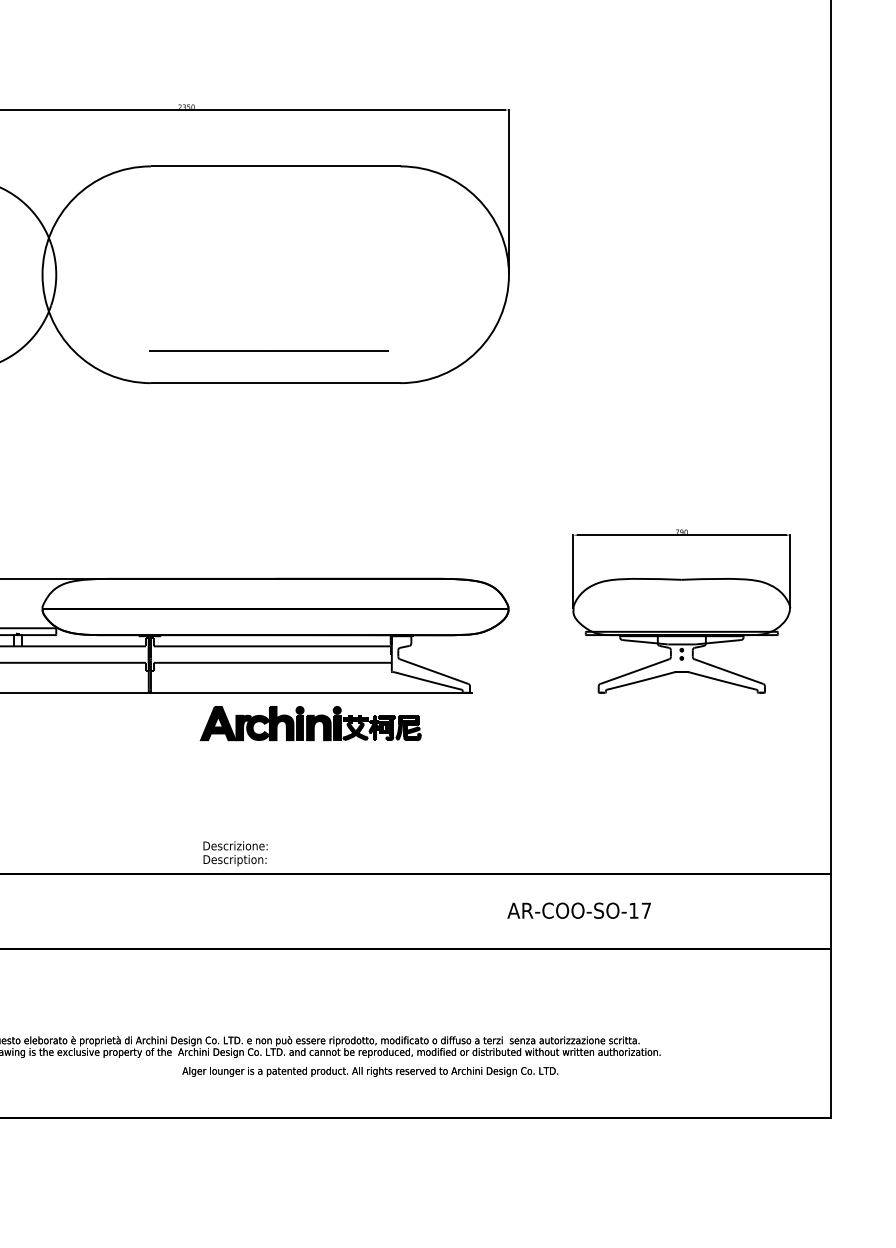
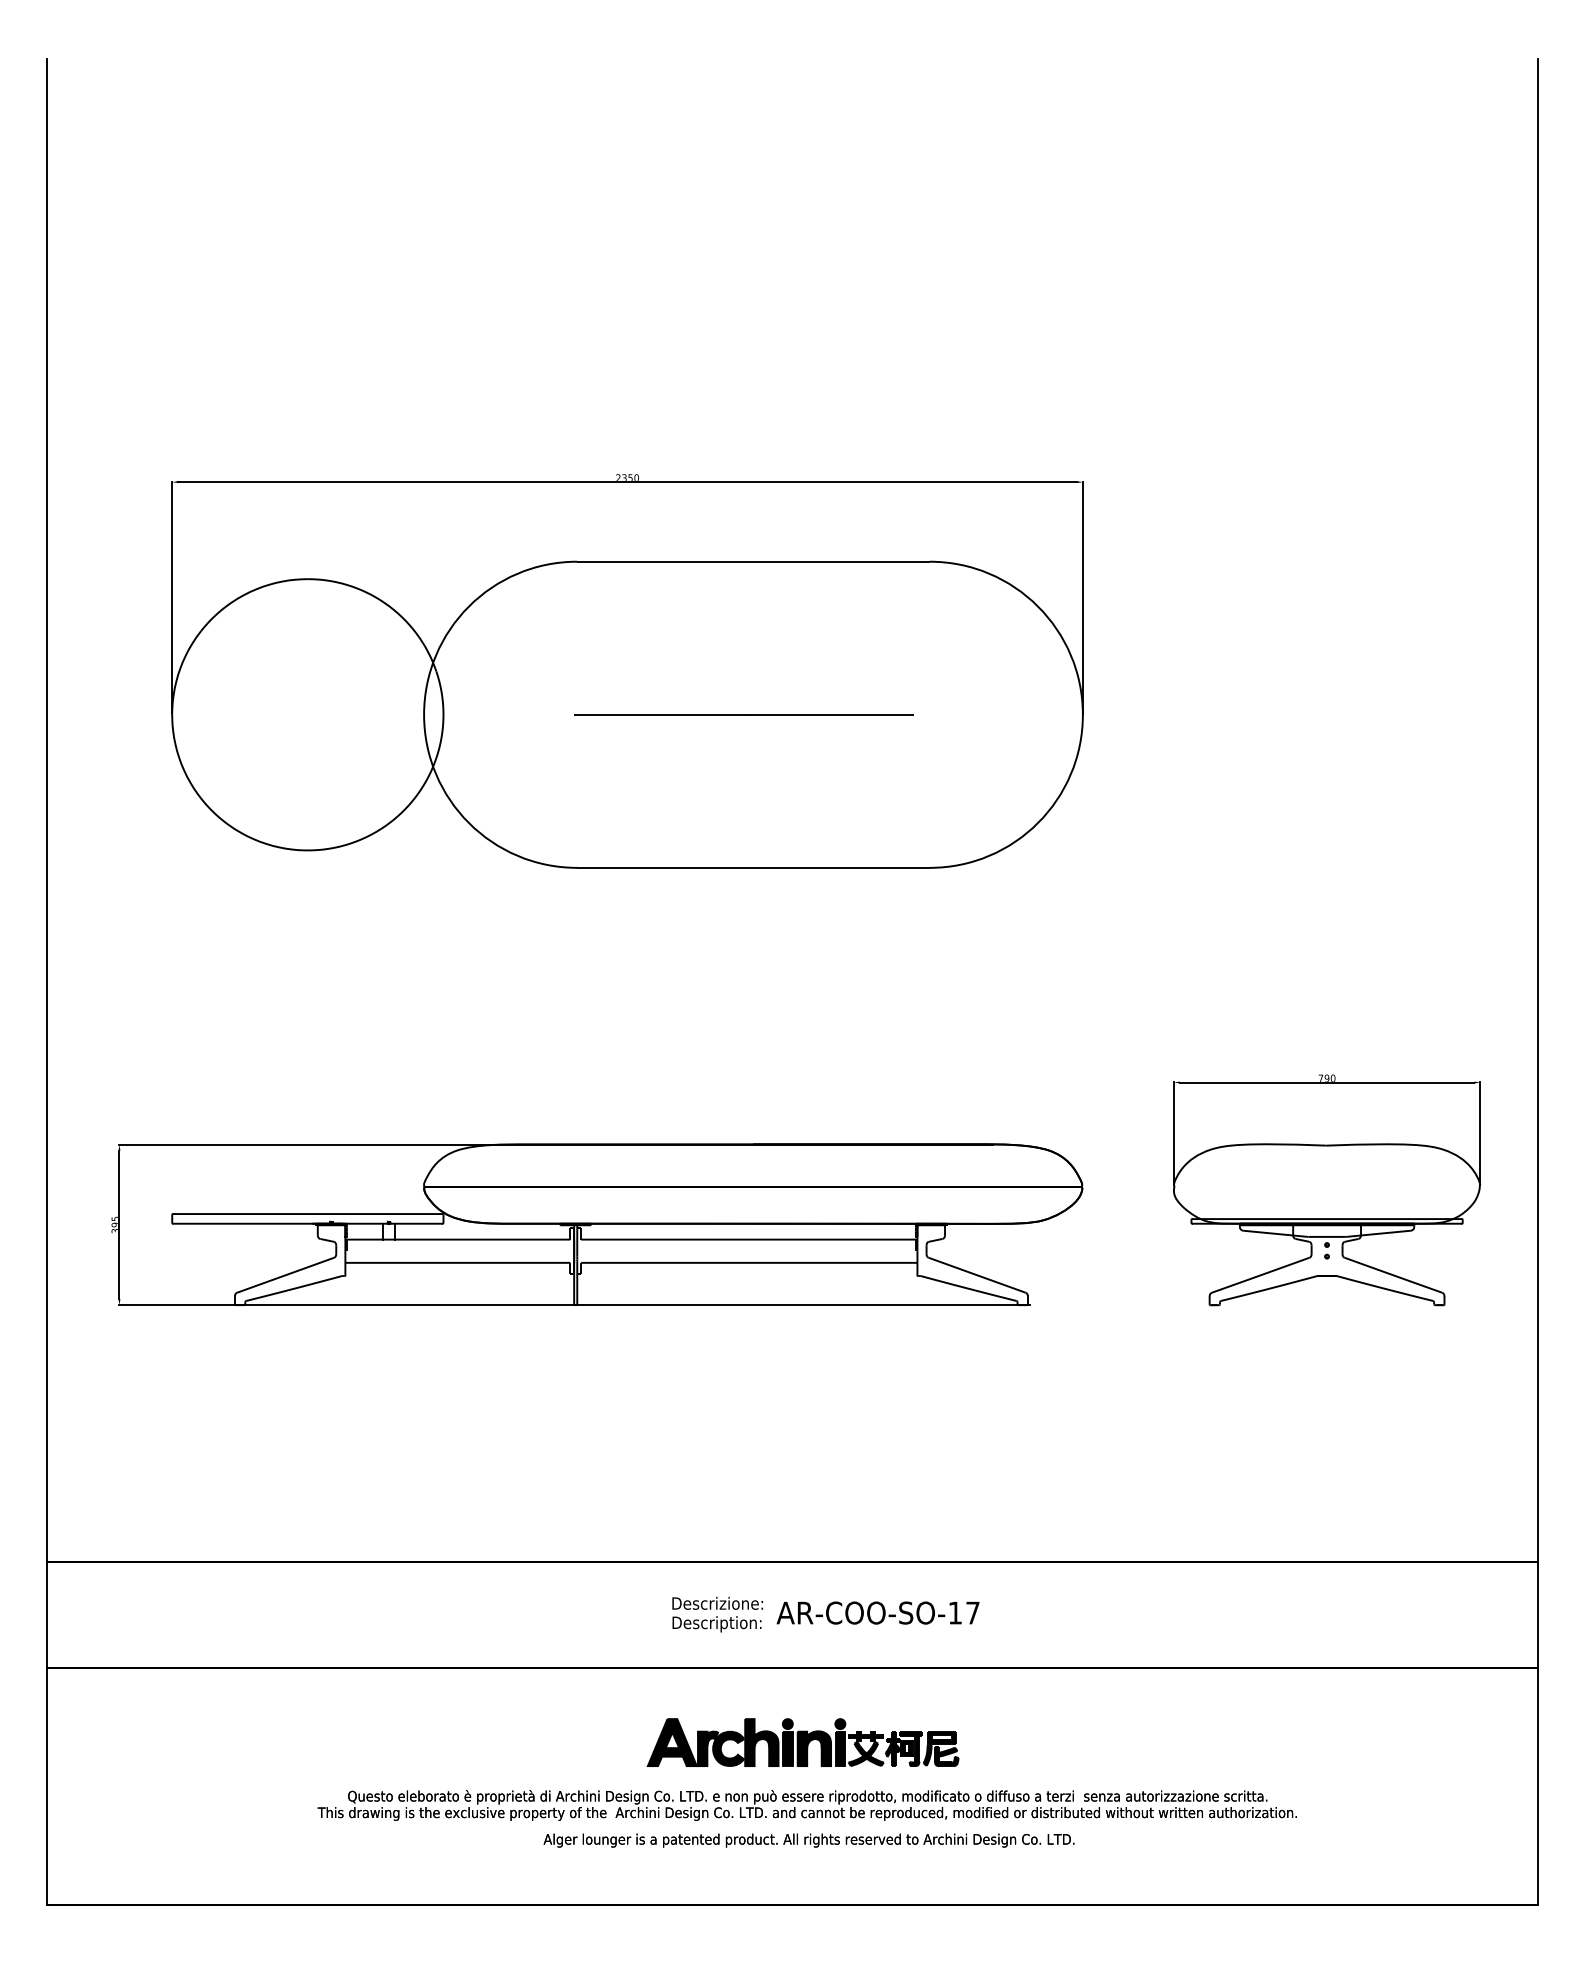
line: (268, 350) -> (743, 714), moved
part: (310, 723) -> (802, 1742), moved
text: (235, 853) -> (717, 1614), moved
text: (578, 910) -> (877, 1612), moved
text: (369, 1071) -> (808, 1840), moved

